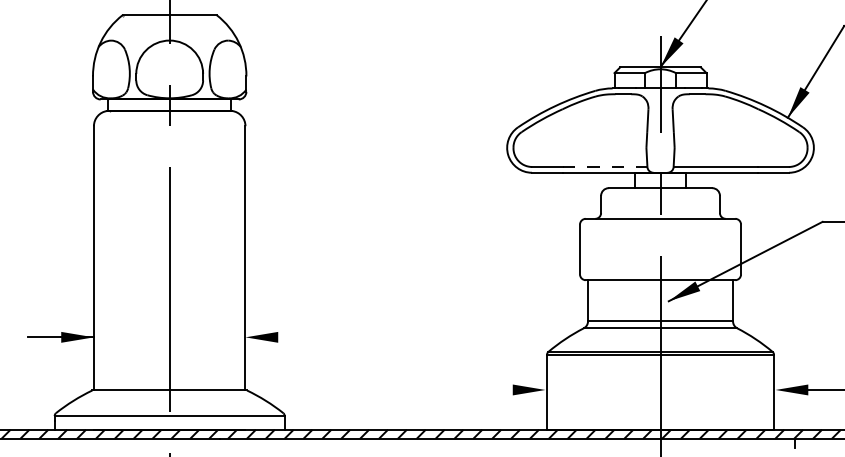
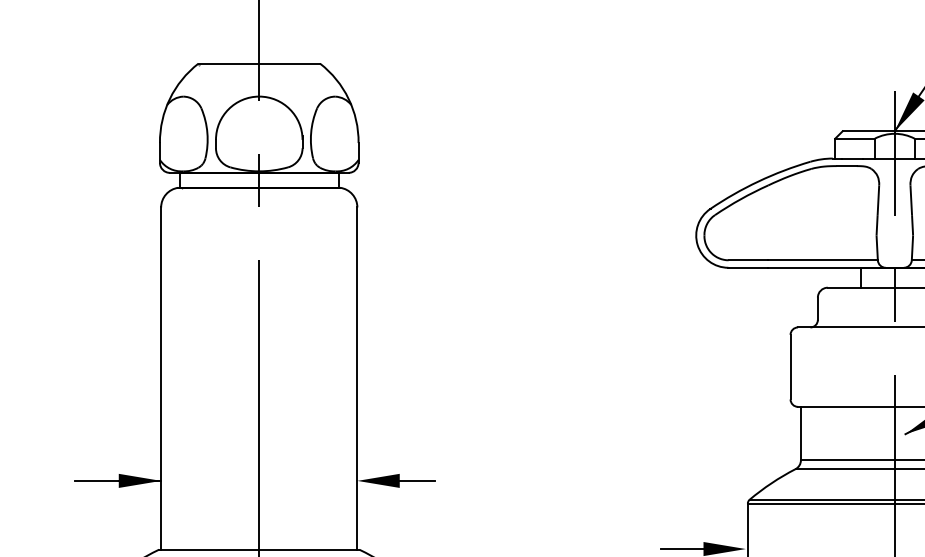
line: (605, 166) -> (823, 259), dashed -> solid
line: (291, 337) -> (416, 481), added
line: (496, 389) -> (682, 548), added

